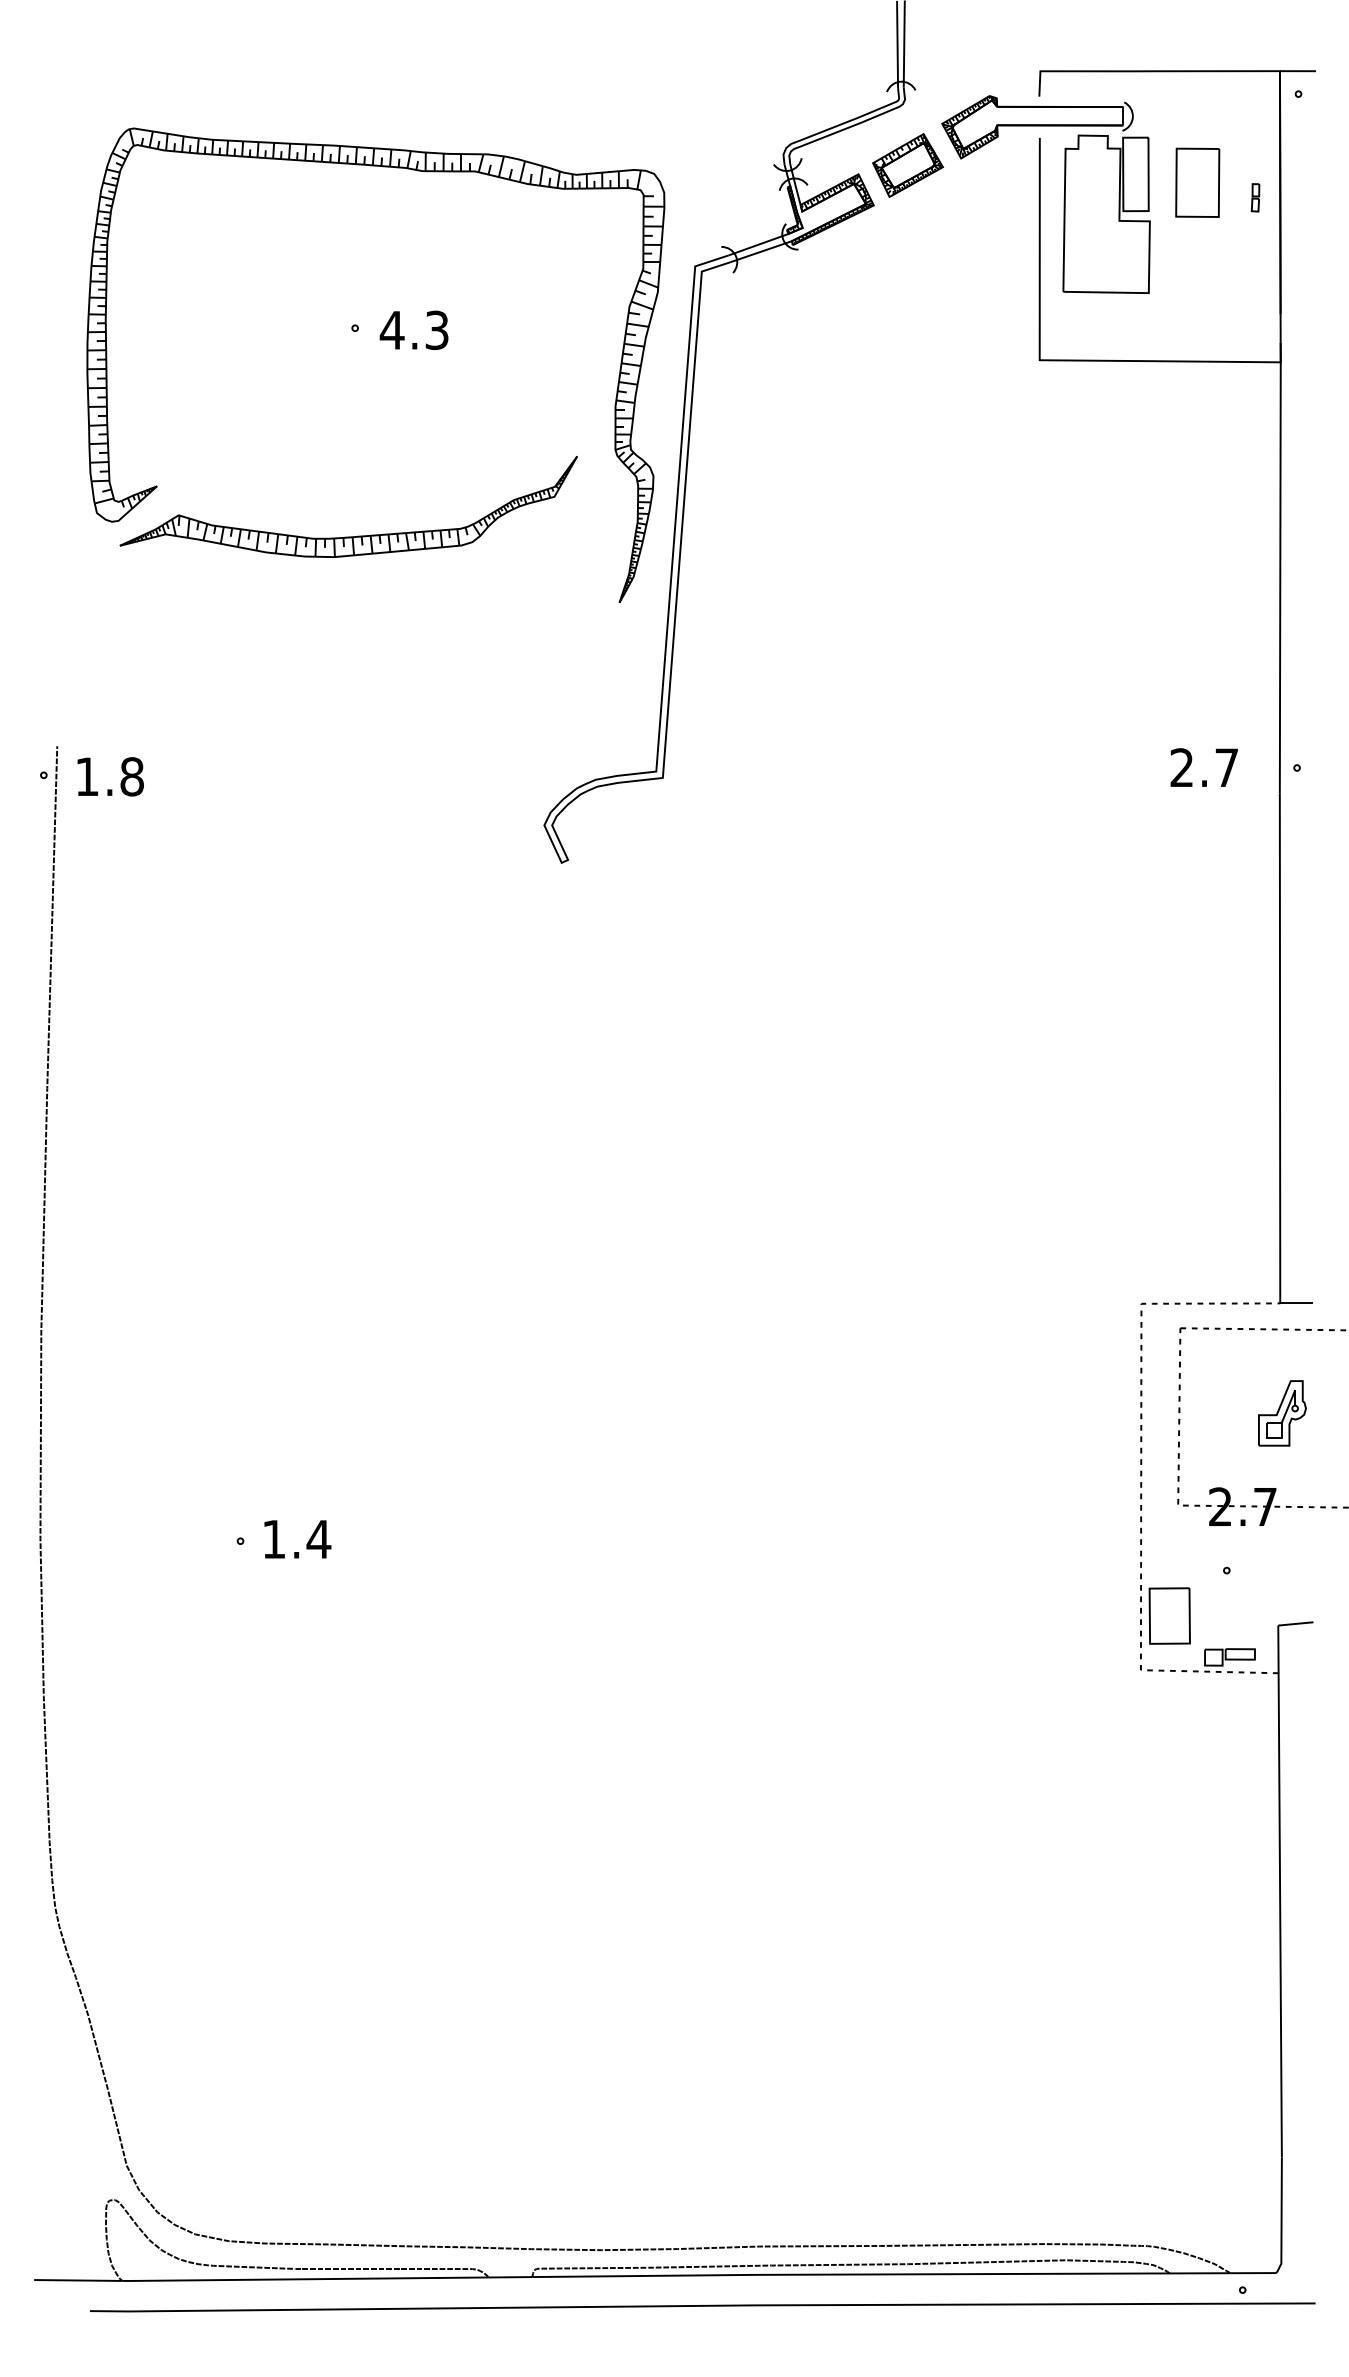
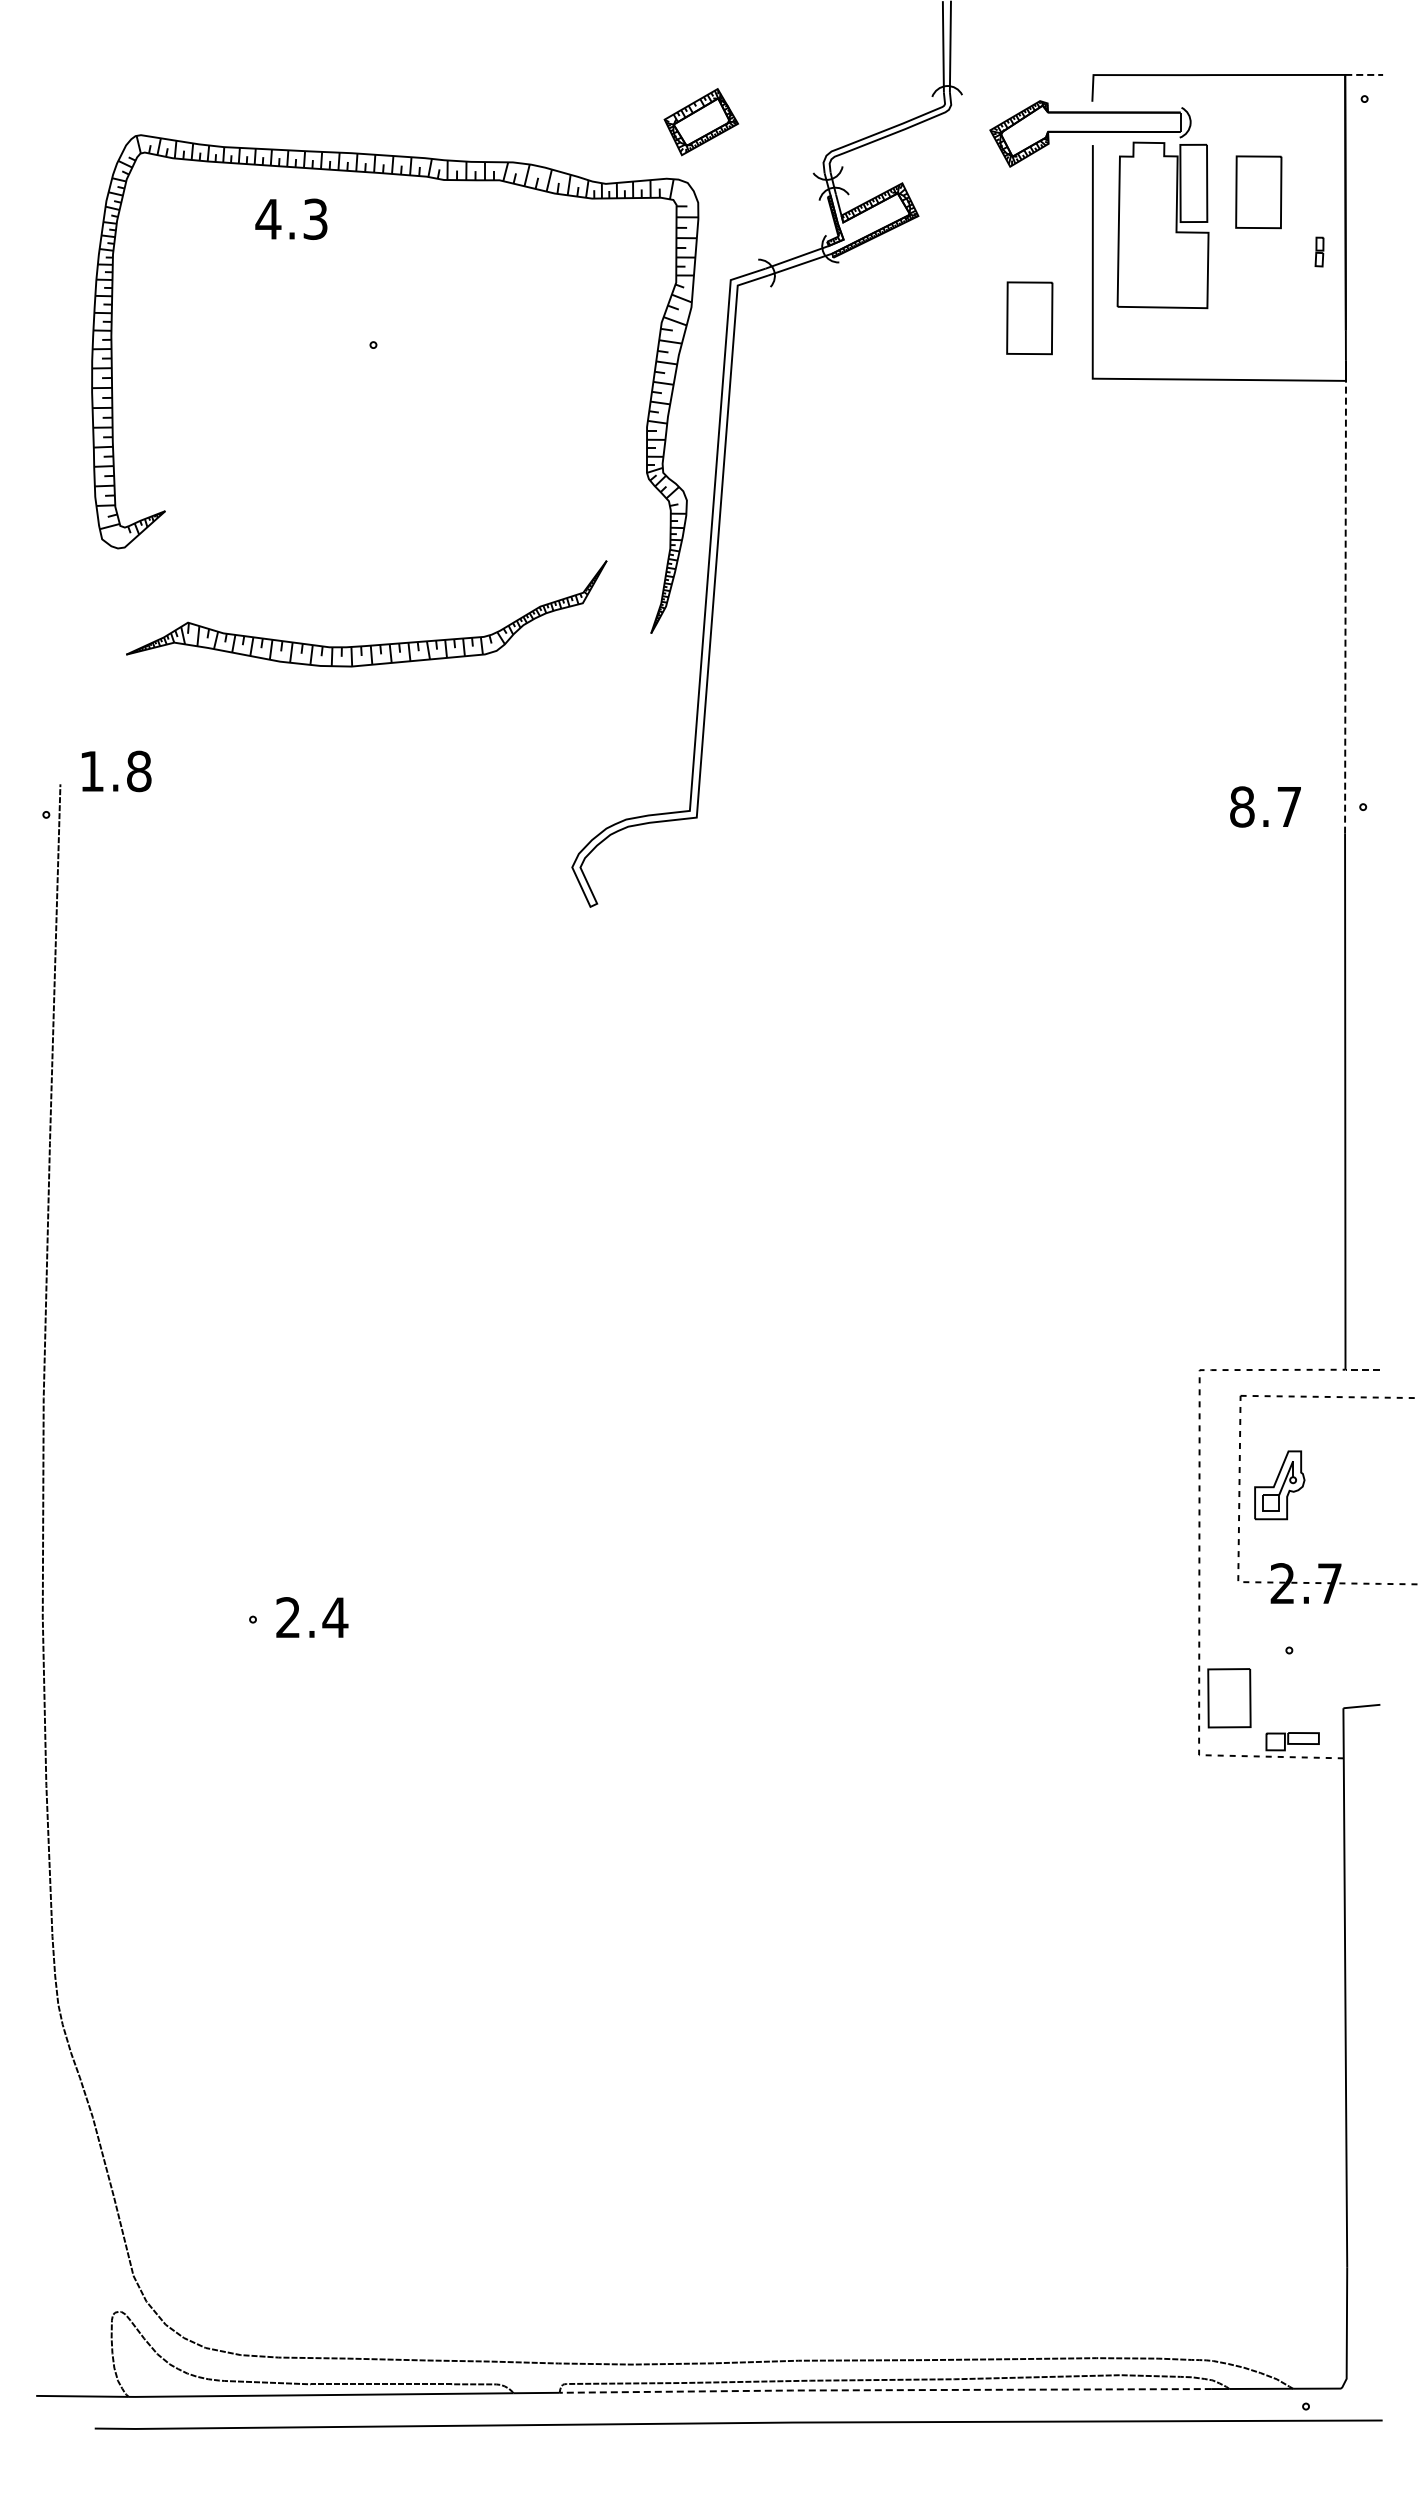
line: (1298, 70) -> (1364, 74), solid -> dashed
part: (907, 165) -> (700, 122), moved
part: (1255, 197) -> (1319, 251), moved
part: (979, 302) -> (1029, 318), added
text: (414, 329) -> (291, 218), moved
part: (350, 536) -> (368, 644), moved
line: (1280, 577) -> (1345, 606), solid -> dashed
text: (1182, 767) -> (1242, 806), 2.7 -> 8.7
text: (110, 776) -> (116, 771), moved
line: (1296, 1303) -> (1362, 1369), solid -> dashed
part: (1282, 1413) -> (1279, 1485), moved
text: (273, 1539) -> (287, 1617), 1.4 -> 2.4
line: (841, 2274) -> (884, 2390), solid -> dashed

